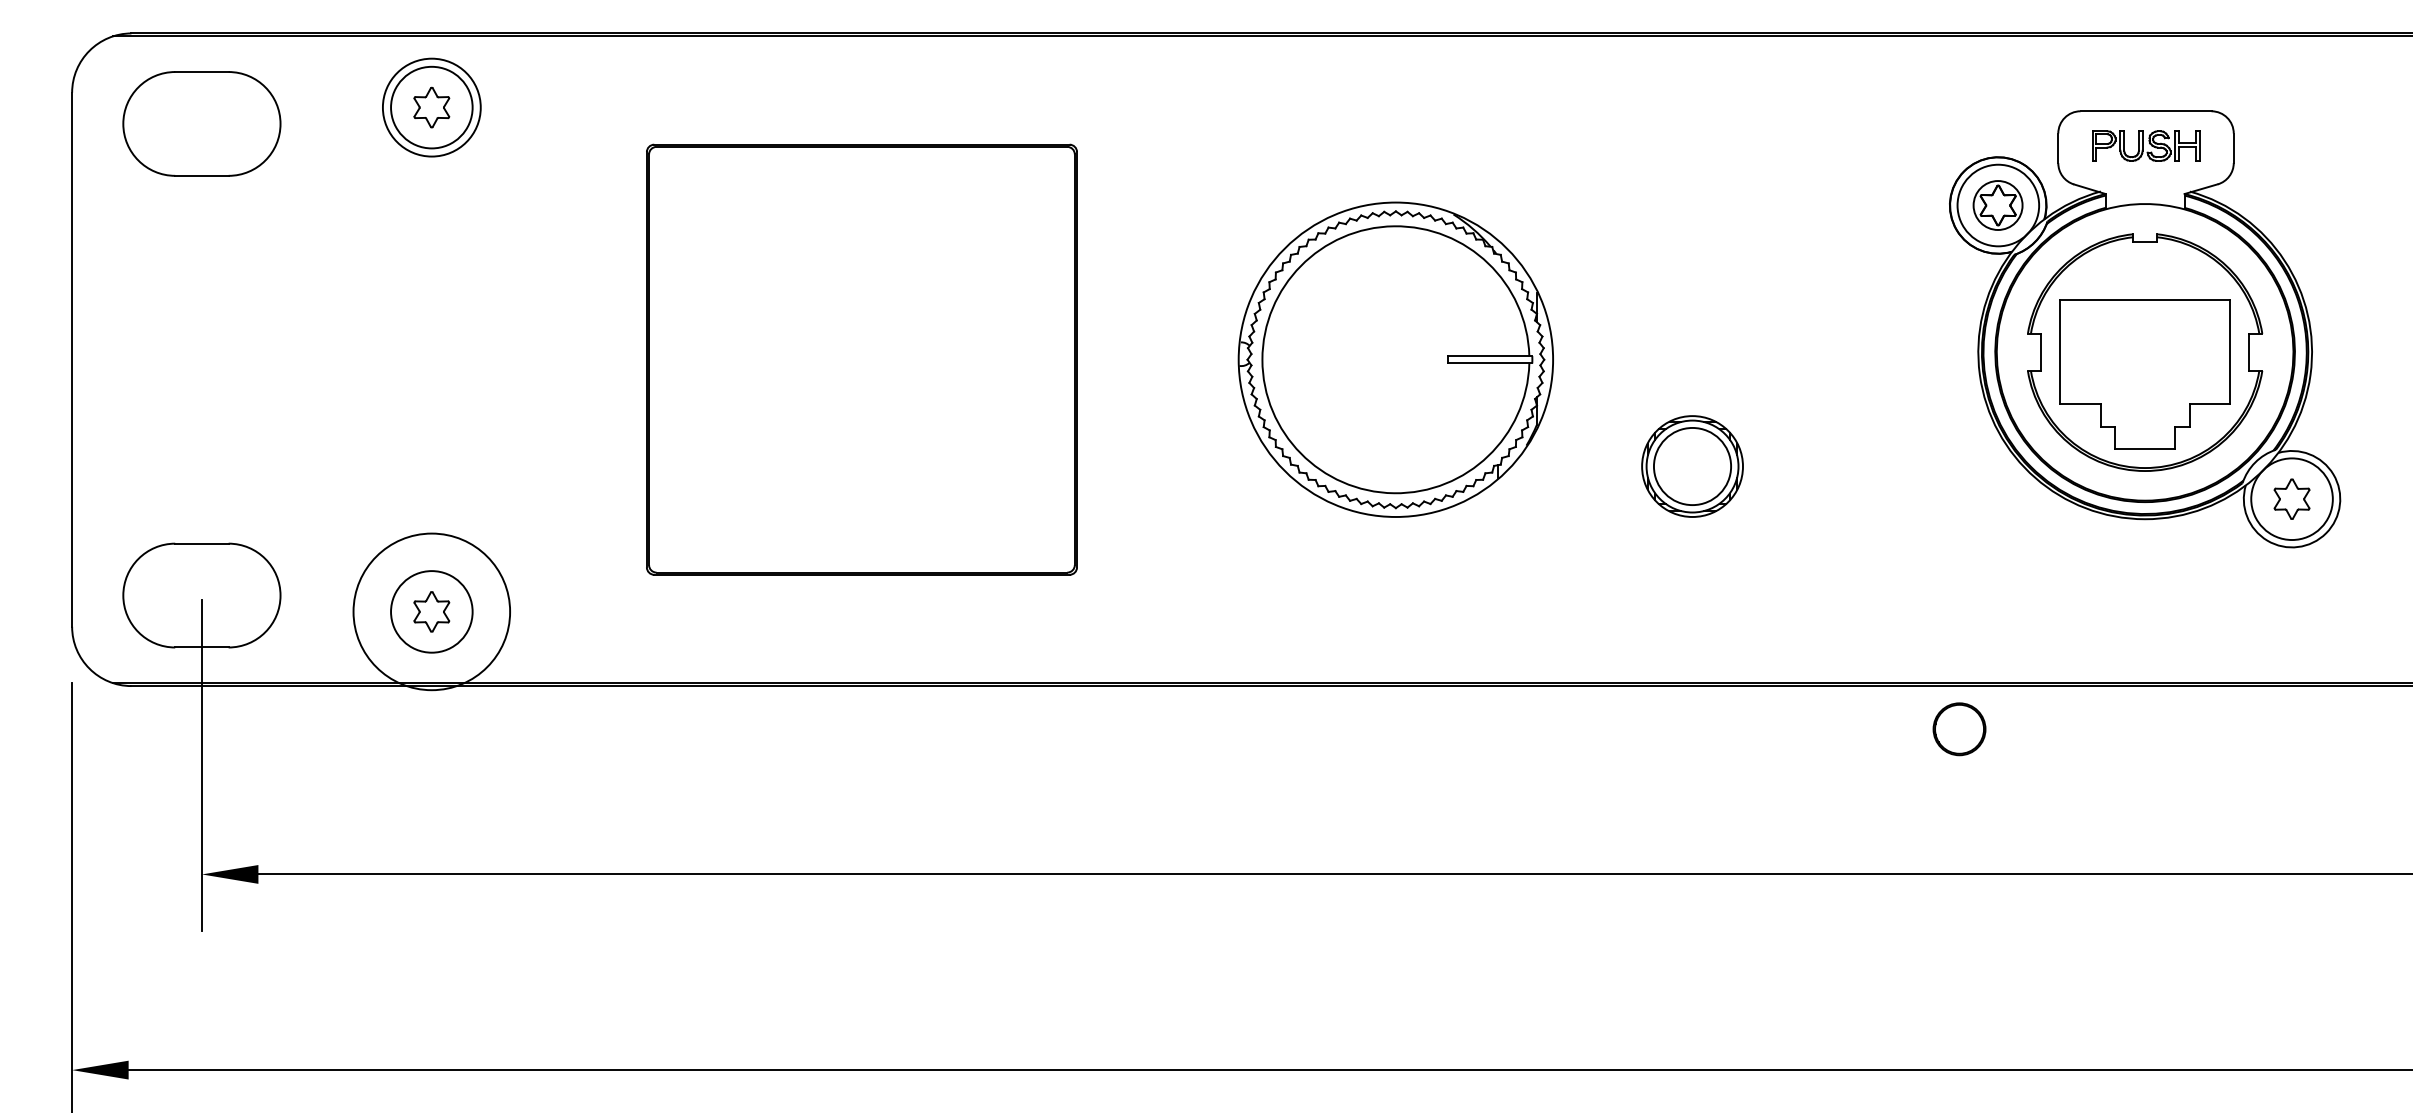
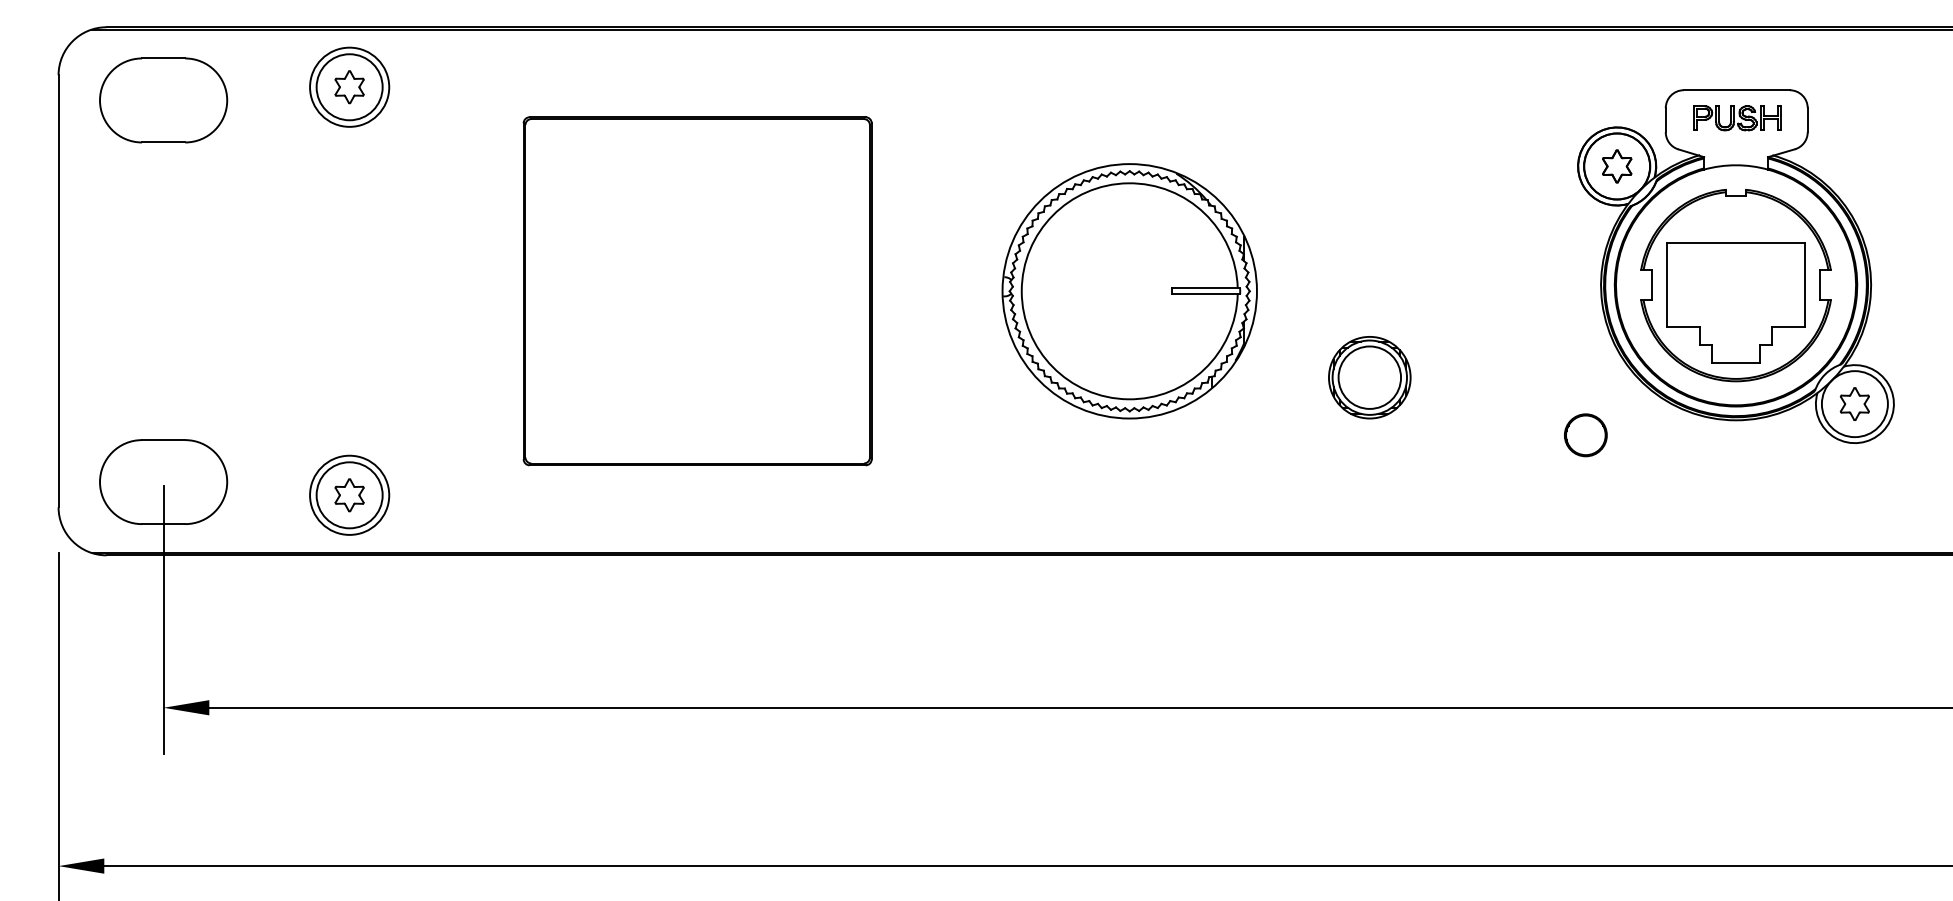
circle: (1998, 205) -> (1617, 166), size x1.67
circle: (431, 610) -> (349, 494), size x0.62
circle: (1959, 729) -> (1585, 435), moved

